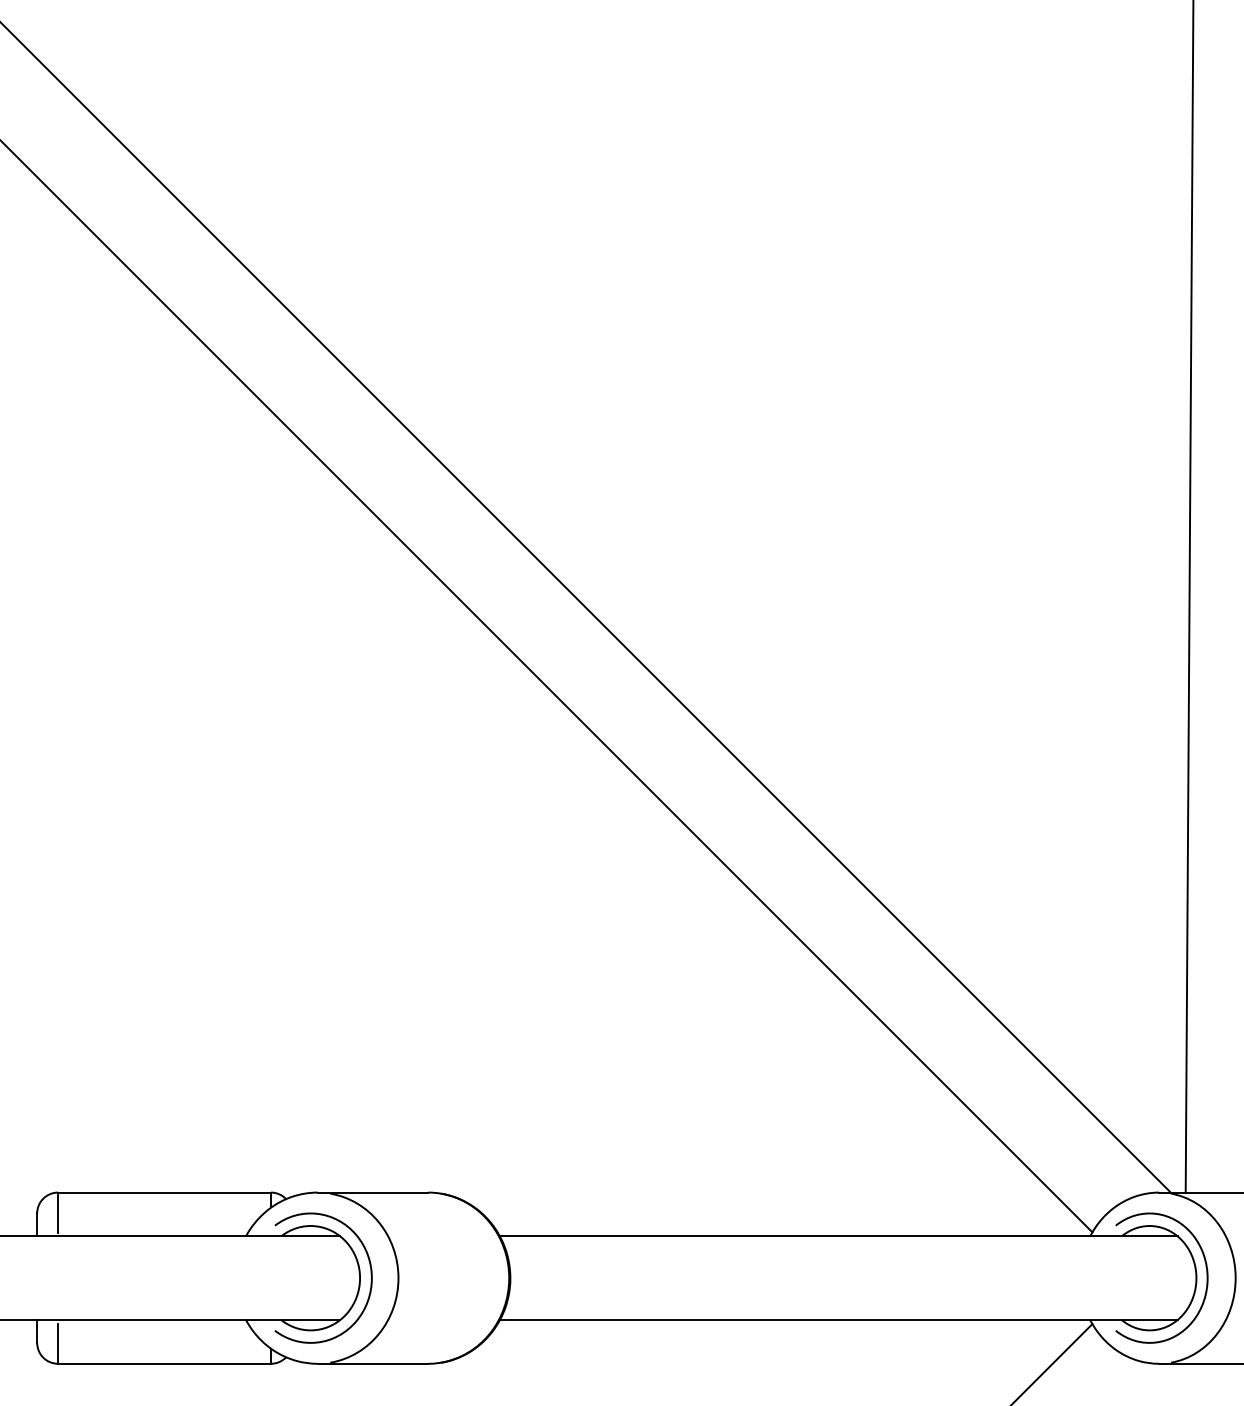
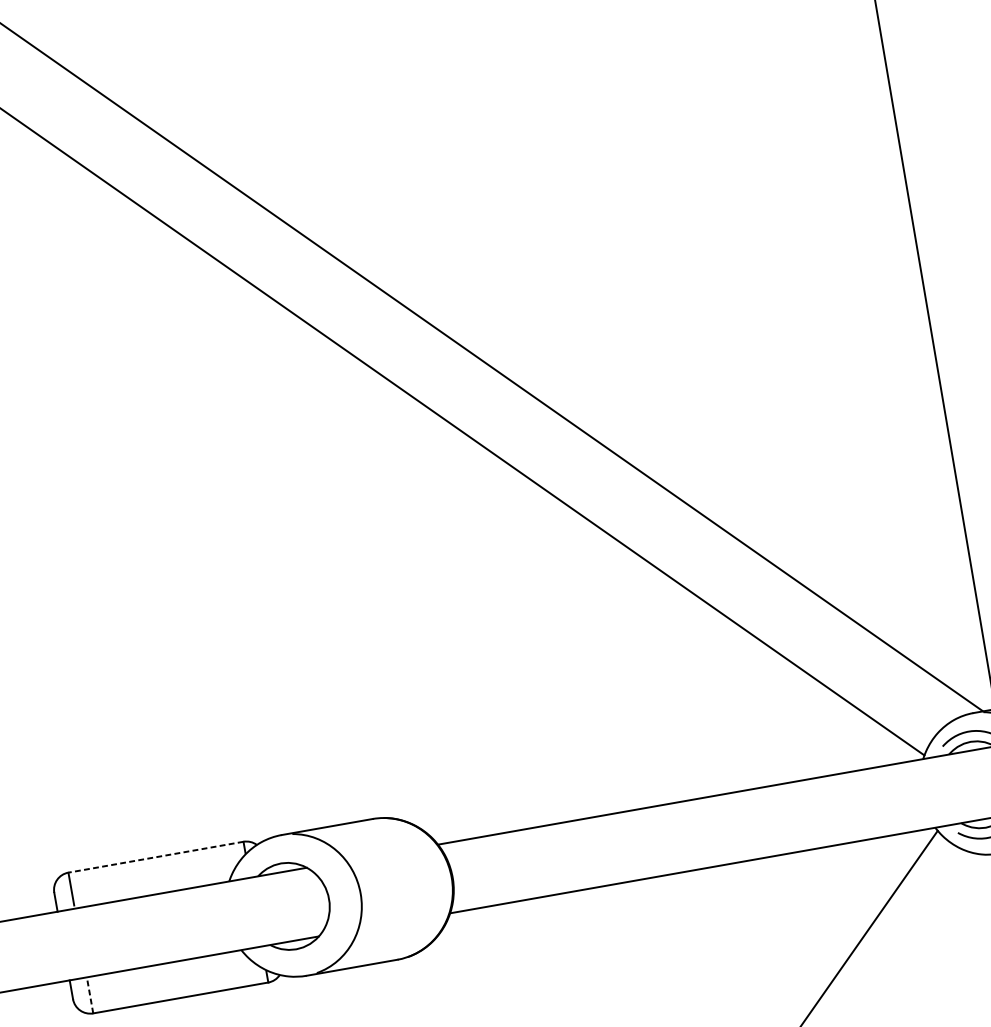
line: (164, 1192) -> (155, 857), solid -> dashed
curve: (370, 1274) -> (337, 894), removed
line: (58, 1343) -> (90, 996), solid -> dashed

